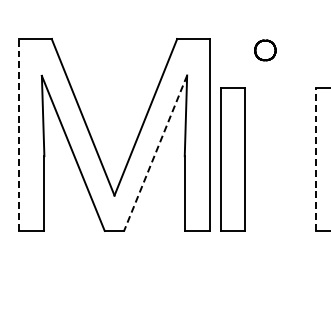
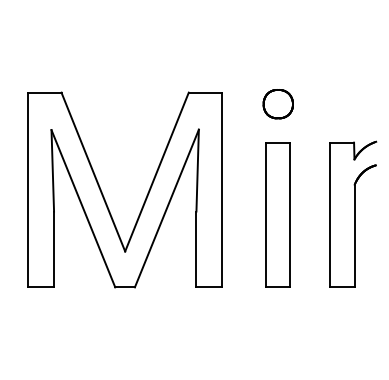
part: (264, 50) -> (277, 104), size x1.43
line: (19, 134) -> (28, 189), dashed -> solid
line: (155, 154) -> (166, 209), dashed -> solid
part: (232, 159) -> (277, 214), moved
line: (316, 159) -> (330, 214), dashed -> solid

